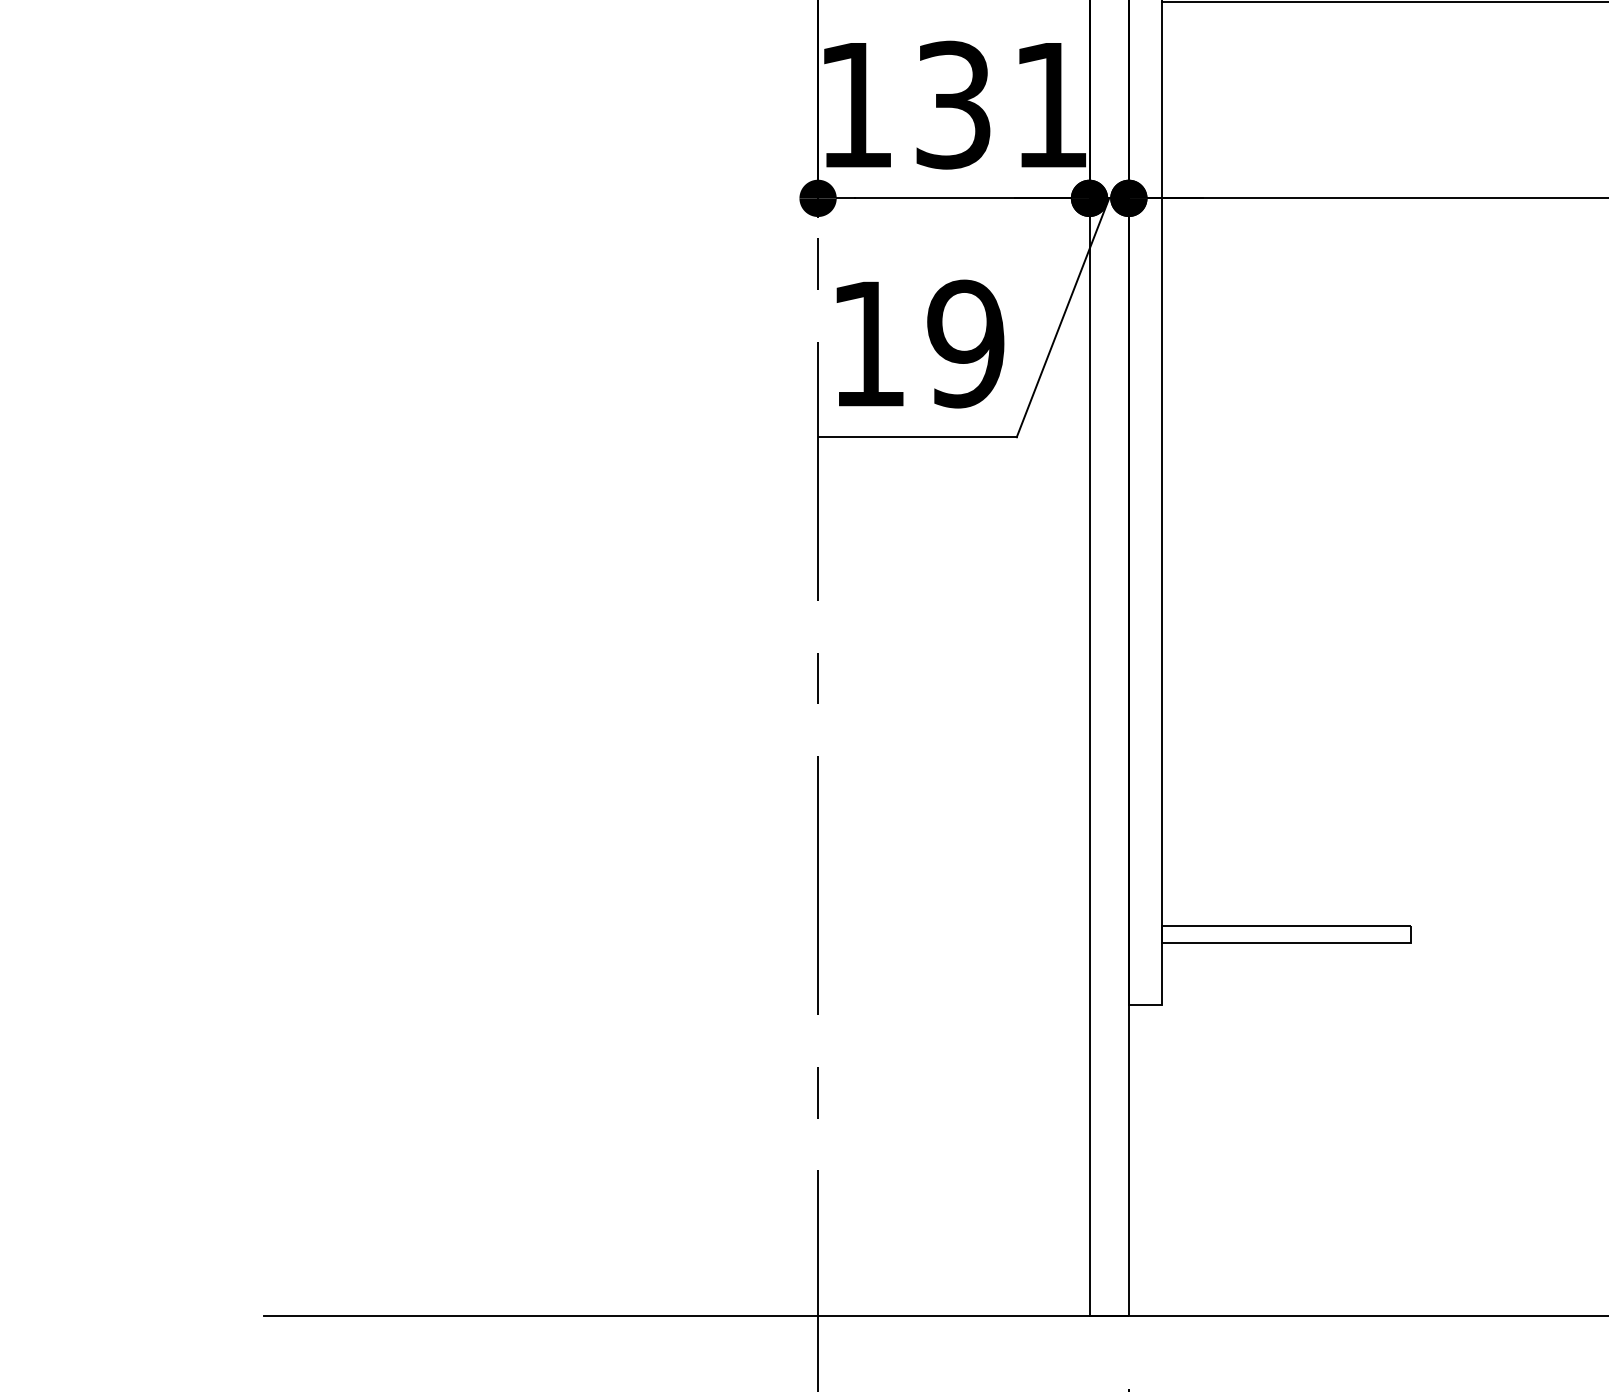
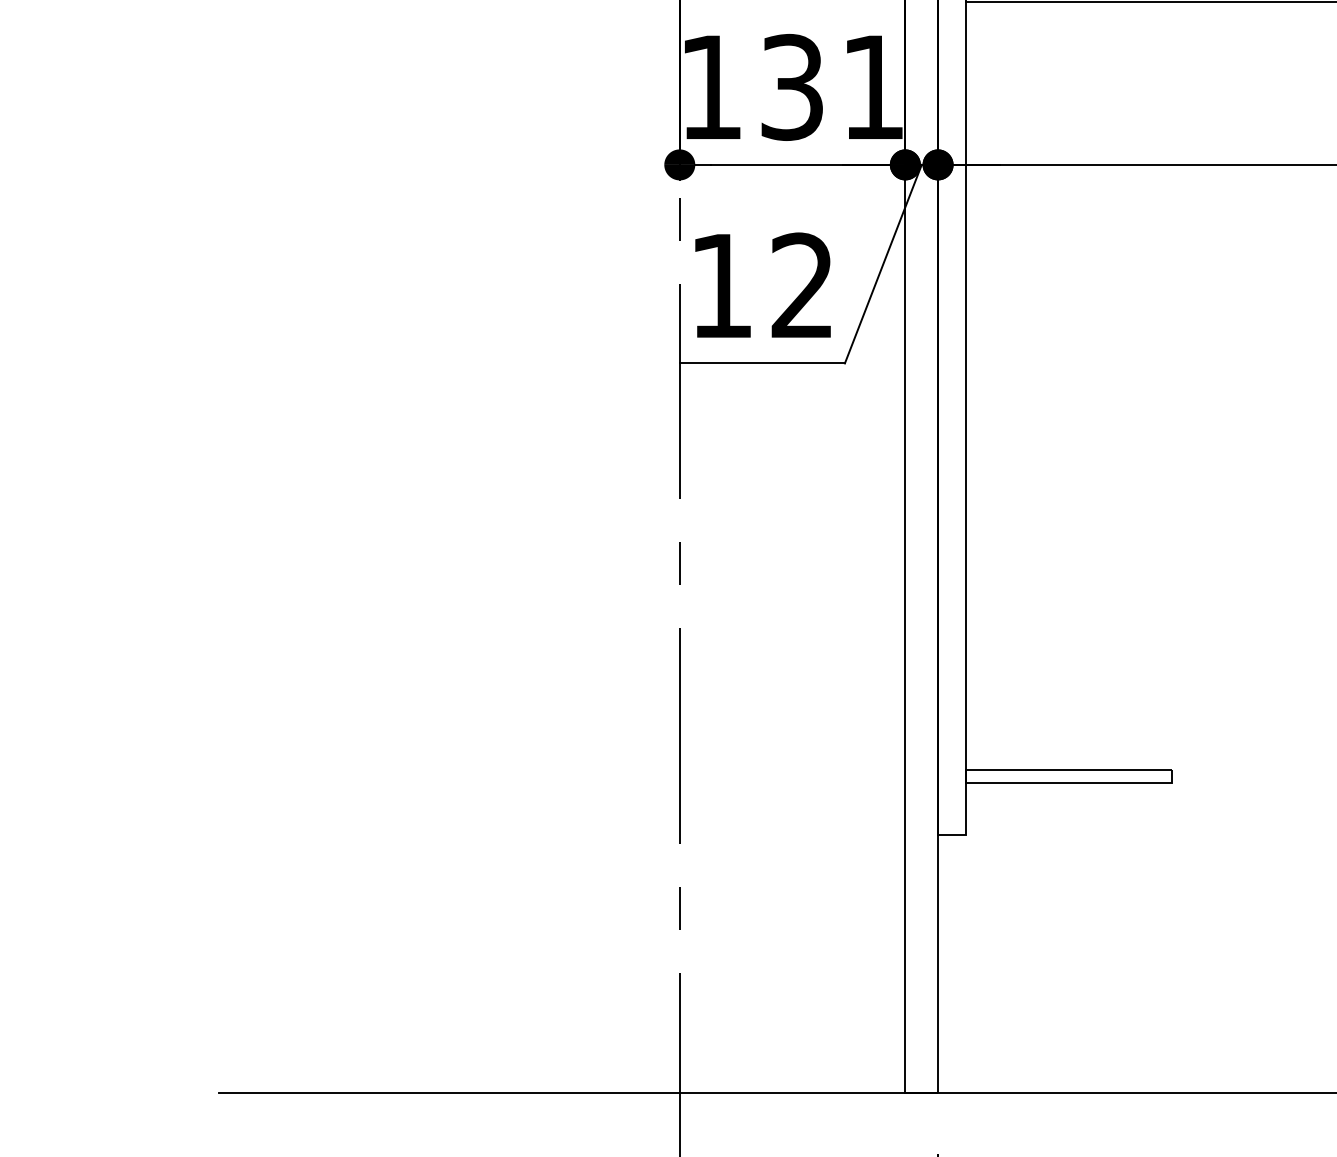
text: (965, 343) -> (802, 285), 19 -> 12

